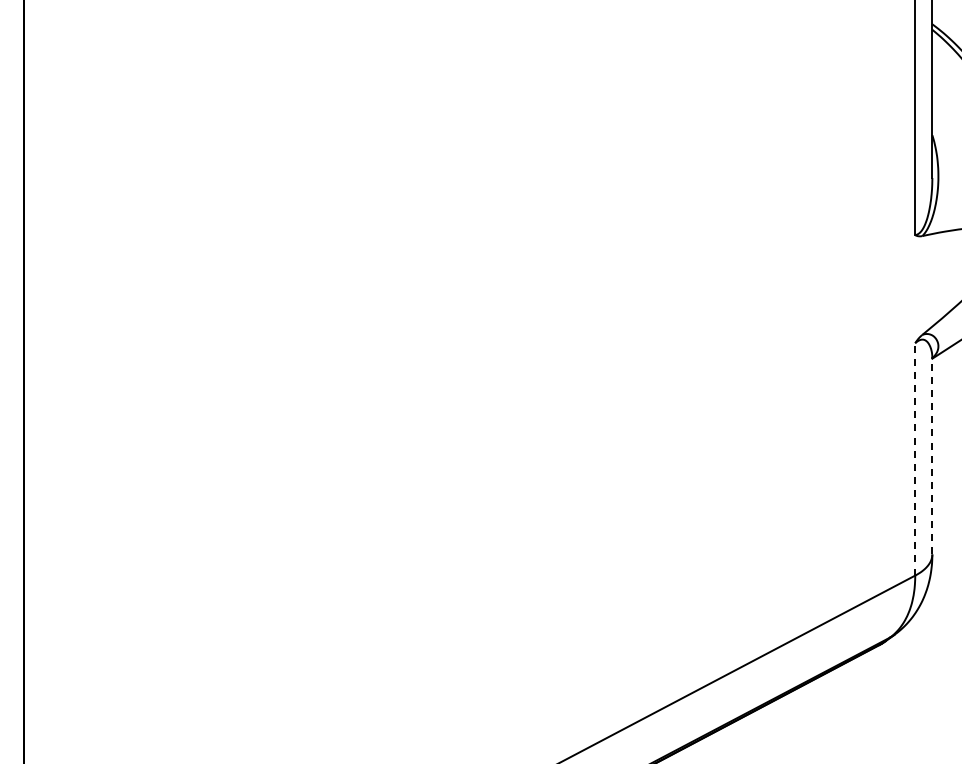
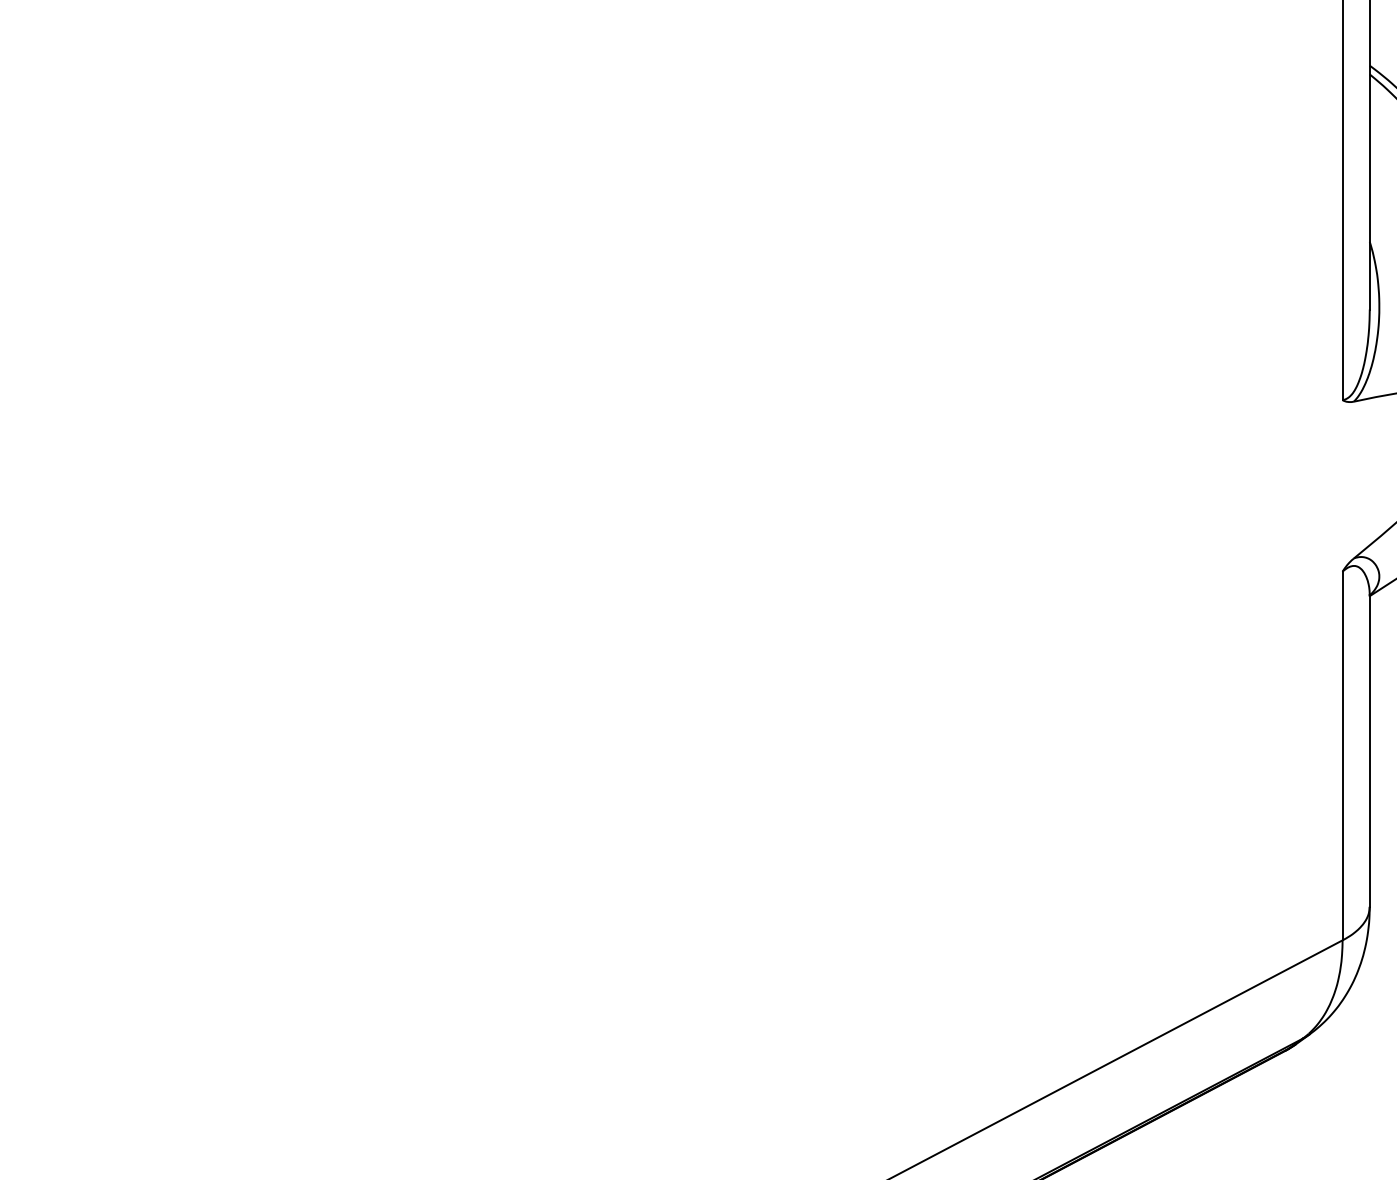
line: (932, 455) -> (1369, 749), dashed -> solid
line: (915, 458) -> (1342, 754), dashed -> solid

